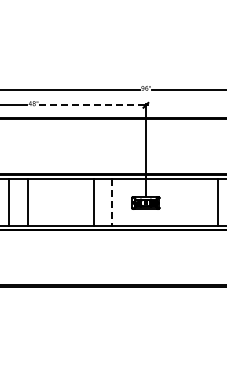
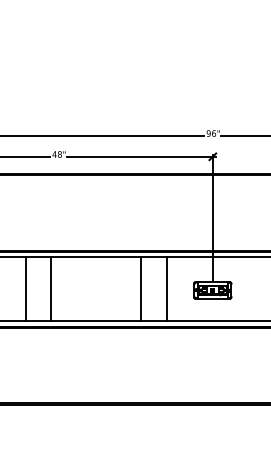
line: (93, 105) -> (141, 156), dashed -> solid
line: (112, 202) -> (167, 289), dashed -> solid

